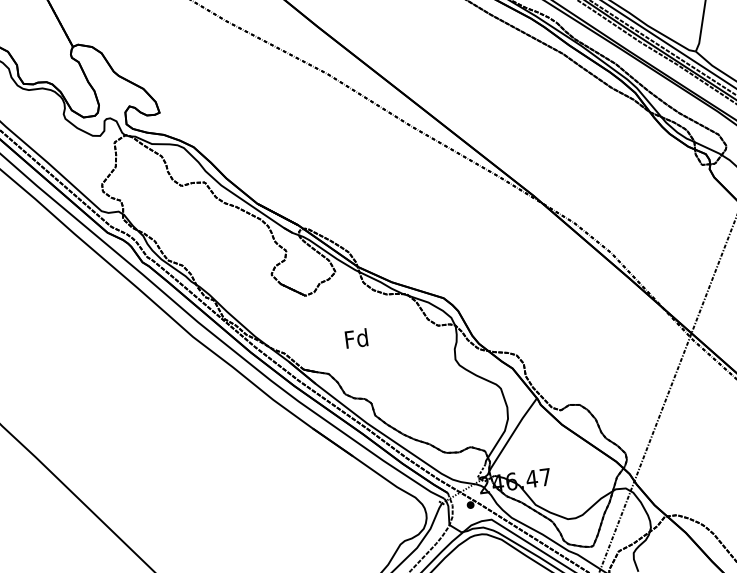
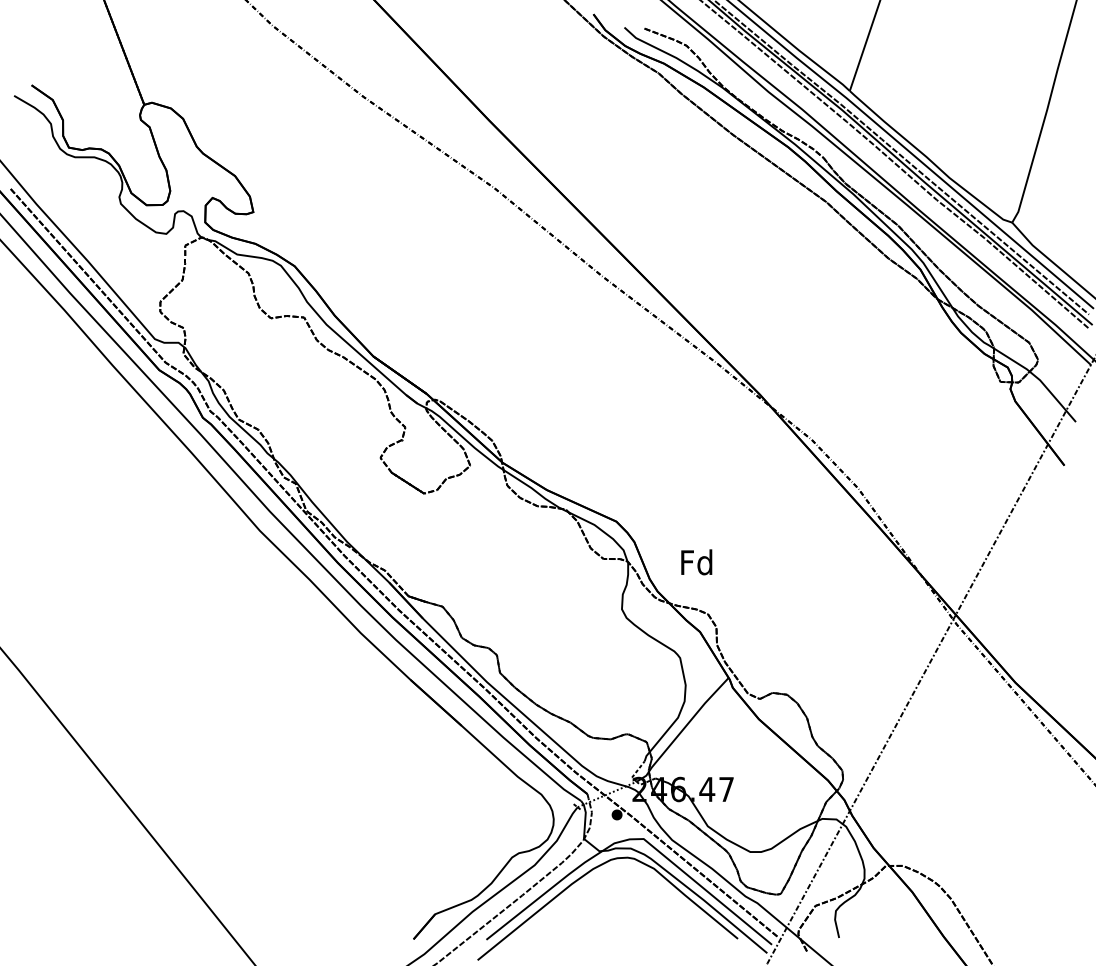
text: (356, 338) -> (696, 562), moved

